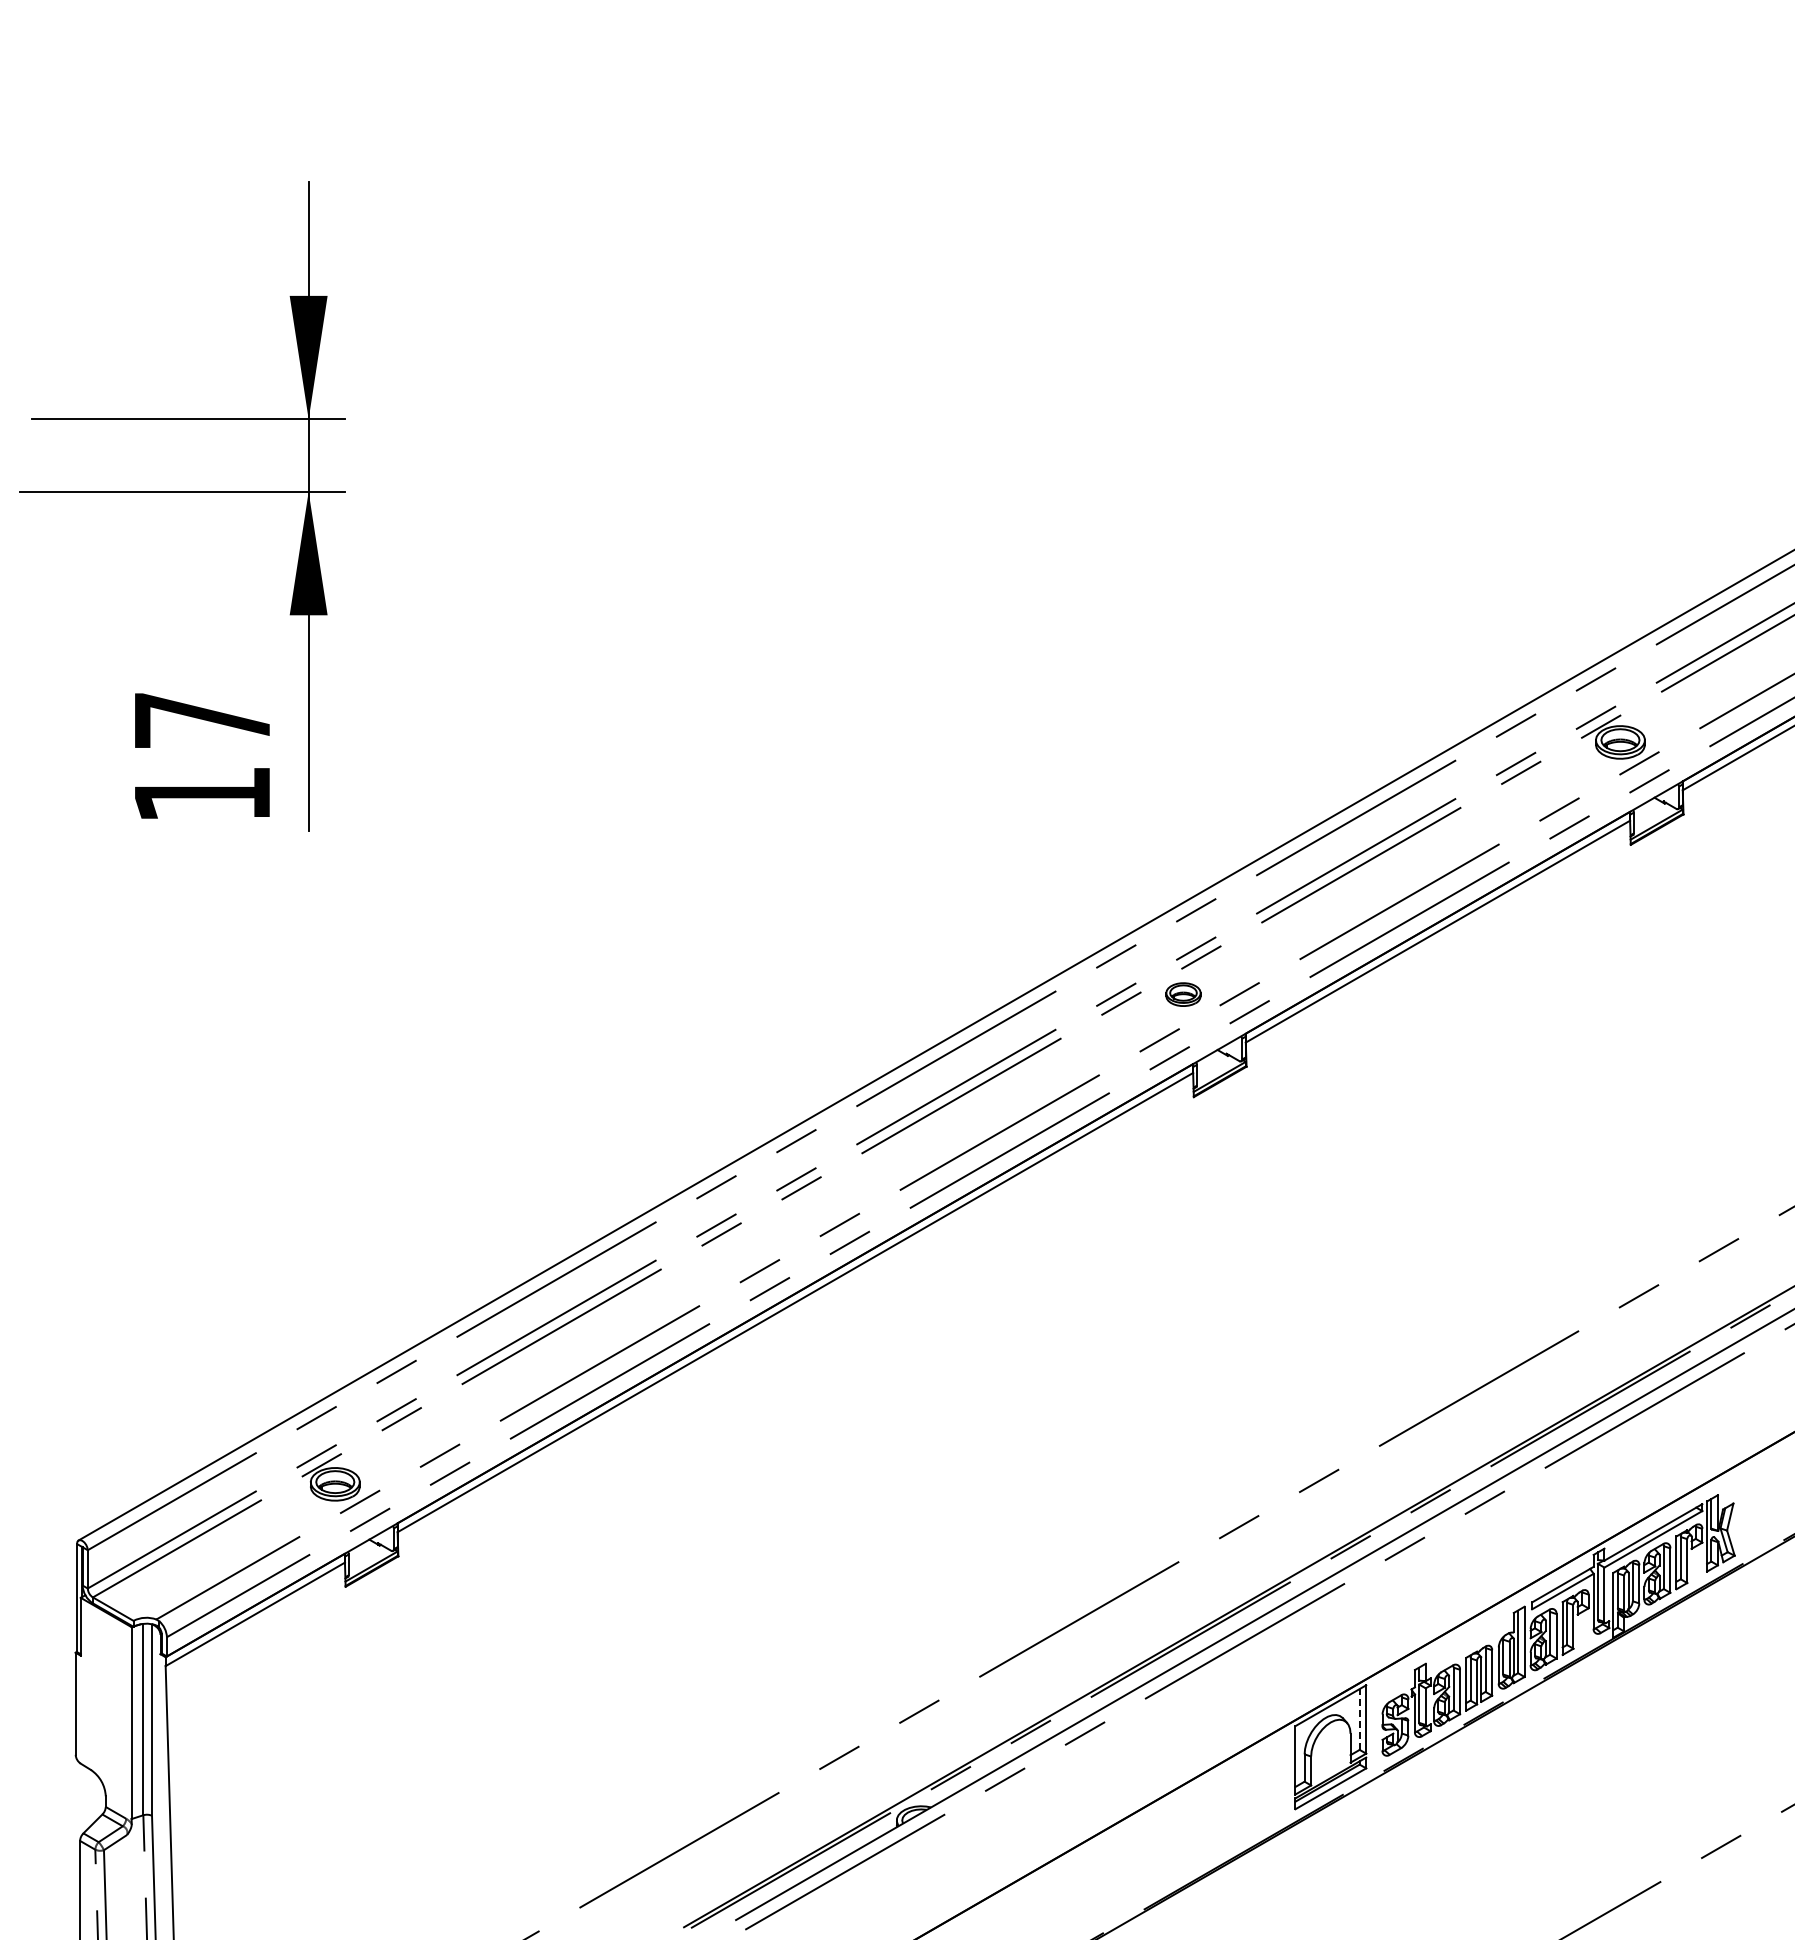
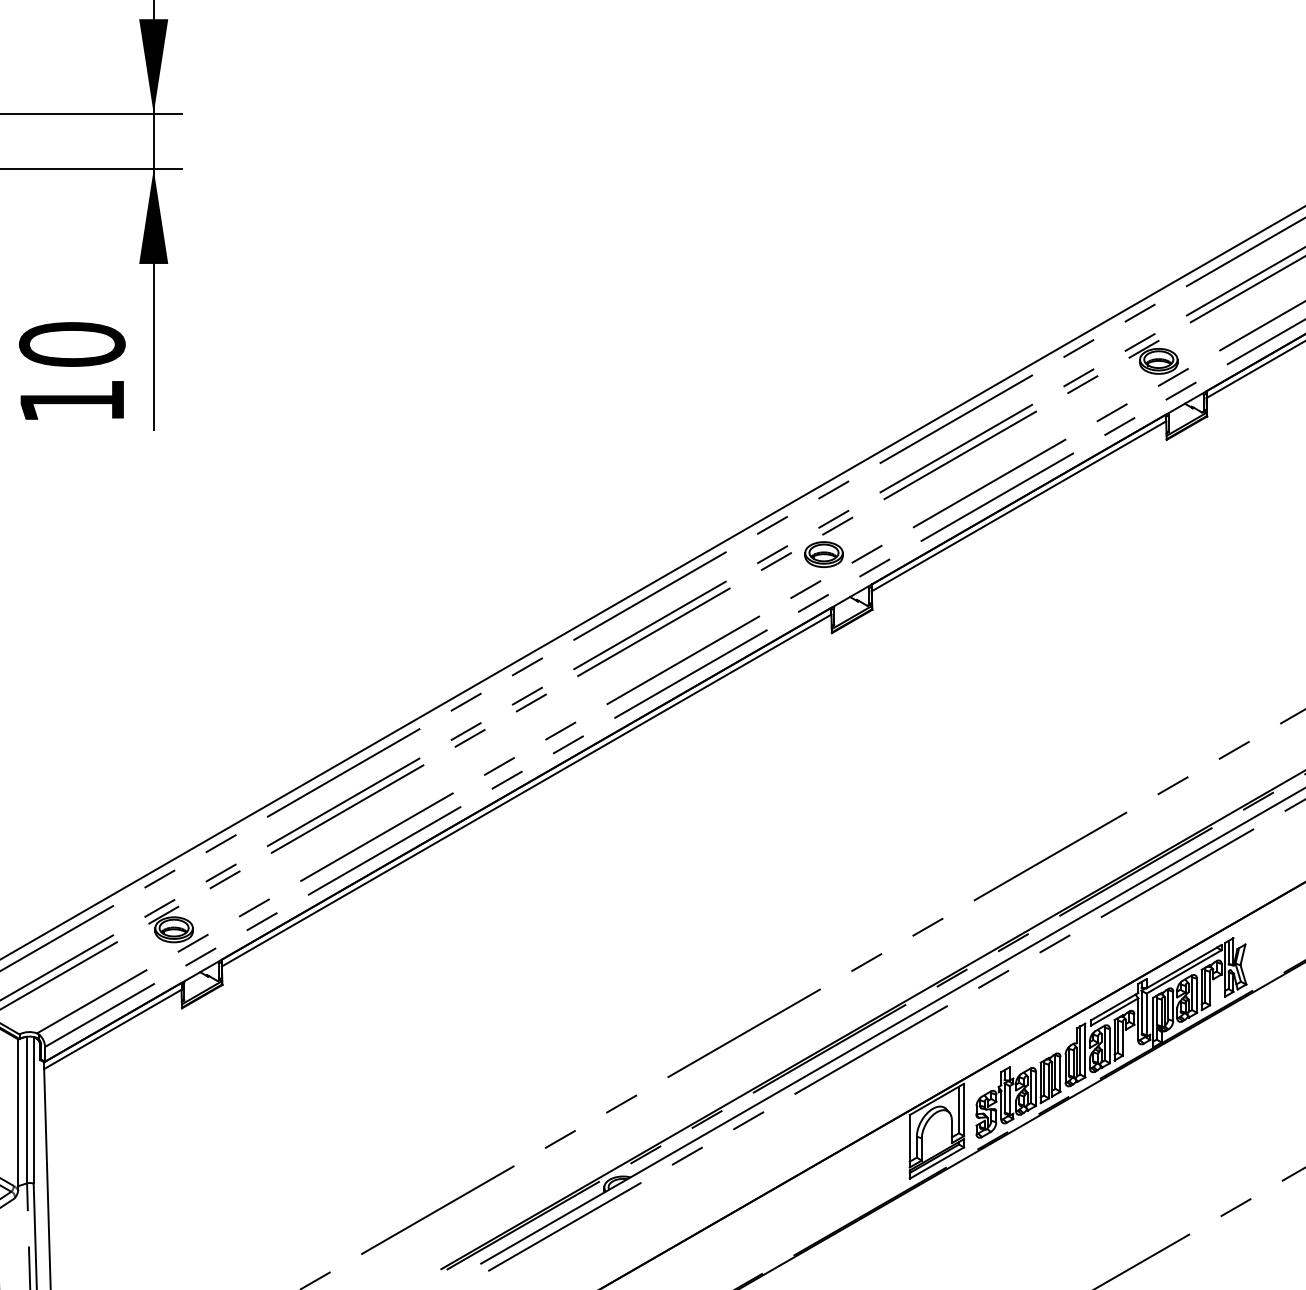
text: (202, 720) -> (72, 344), 17 -> 10
part: (1183, 994) -> (824, 554), size x1.43
line: (1359, 1718) -> (958, 1109), dashed -> solid

